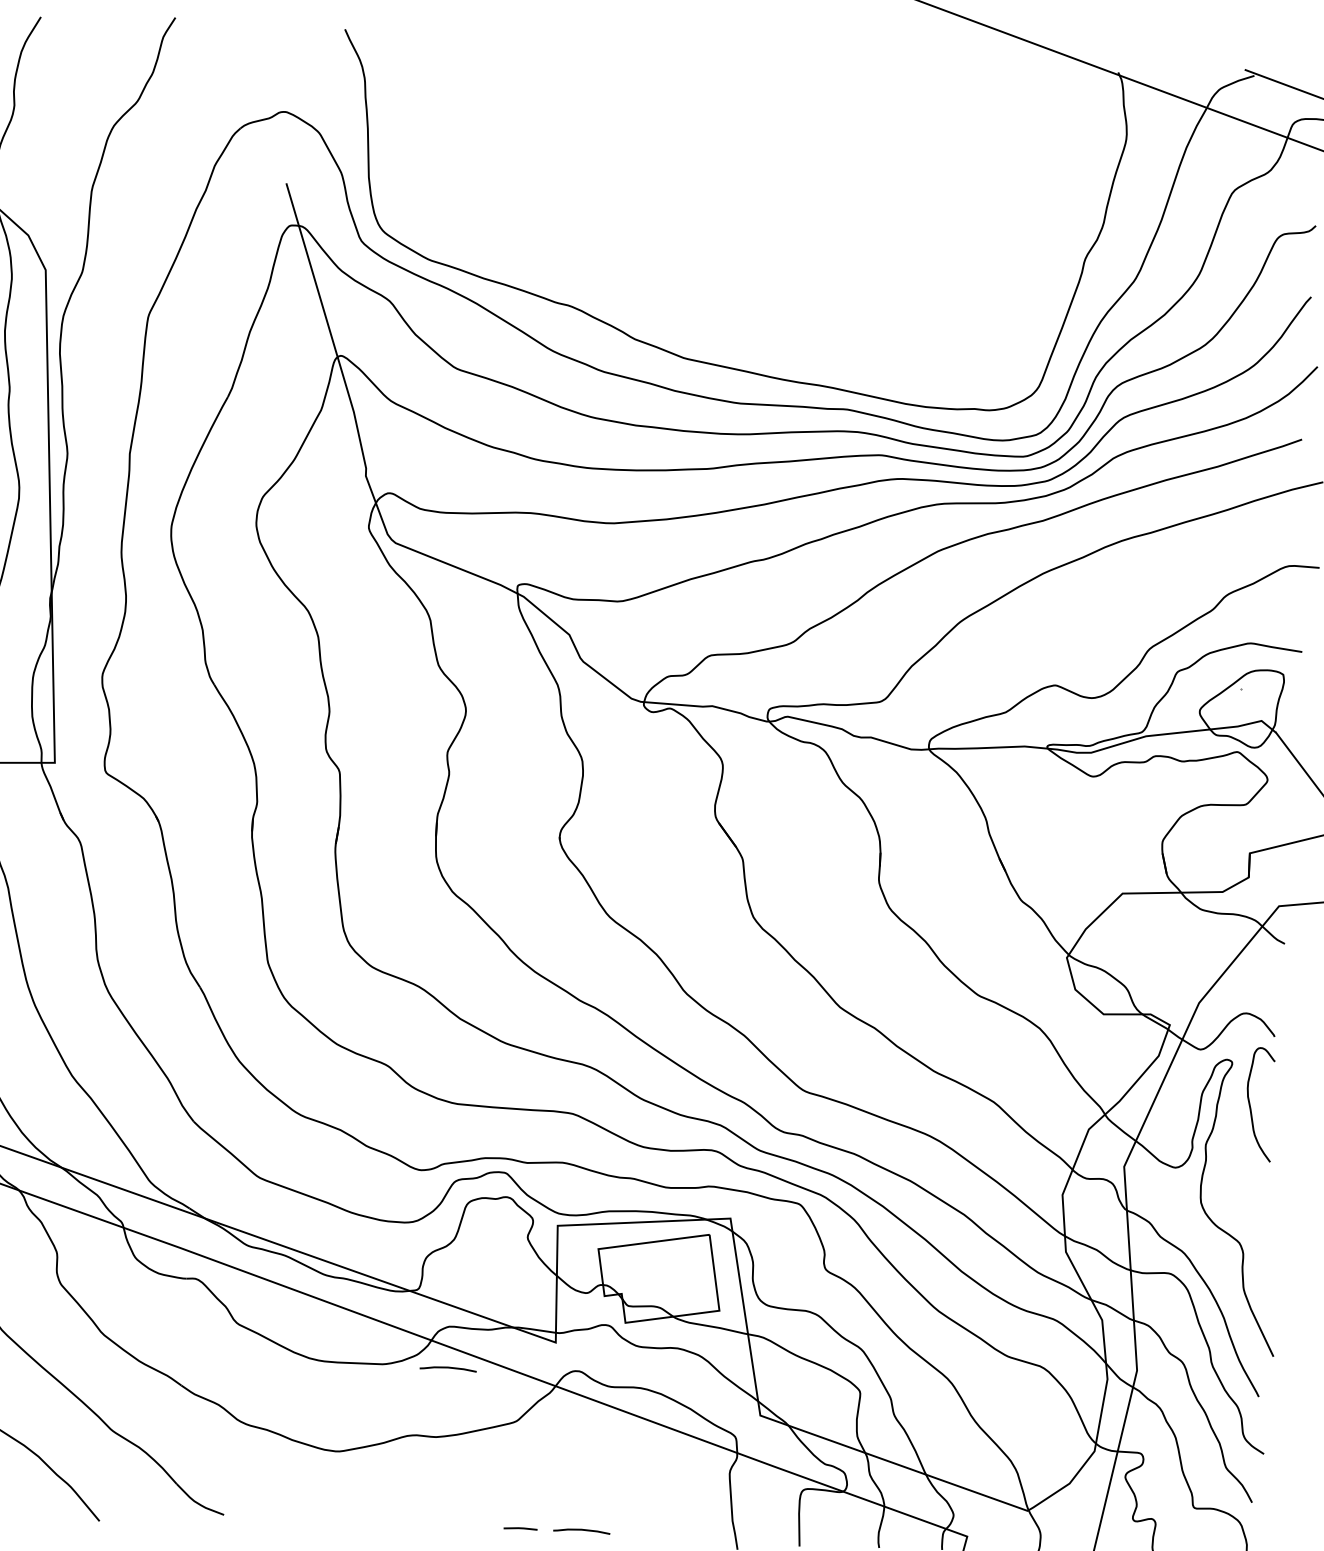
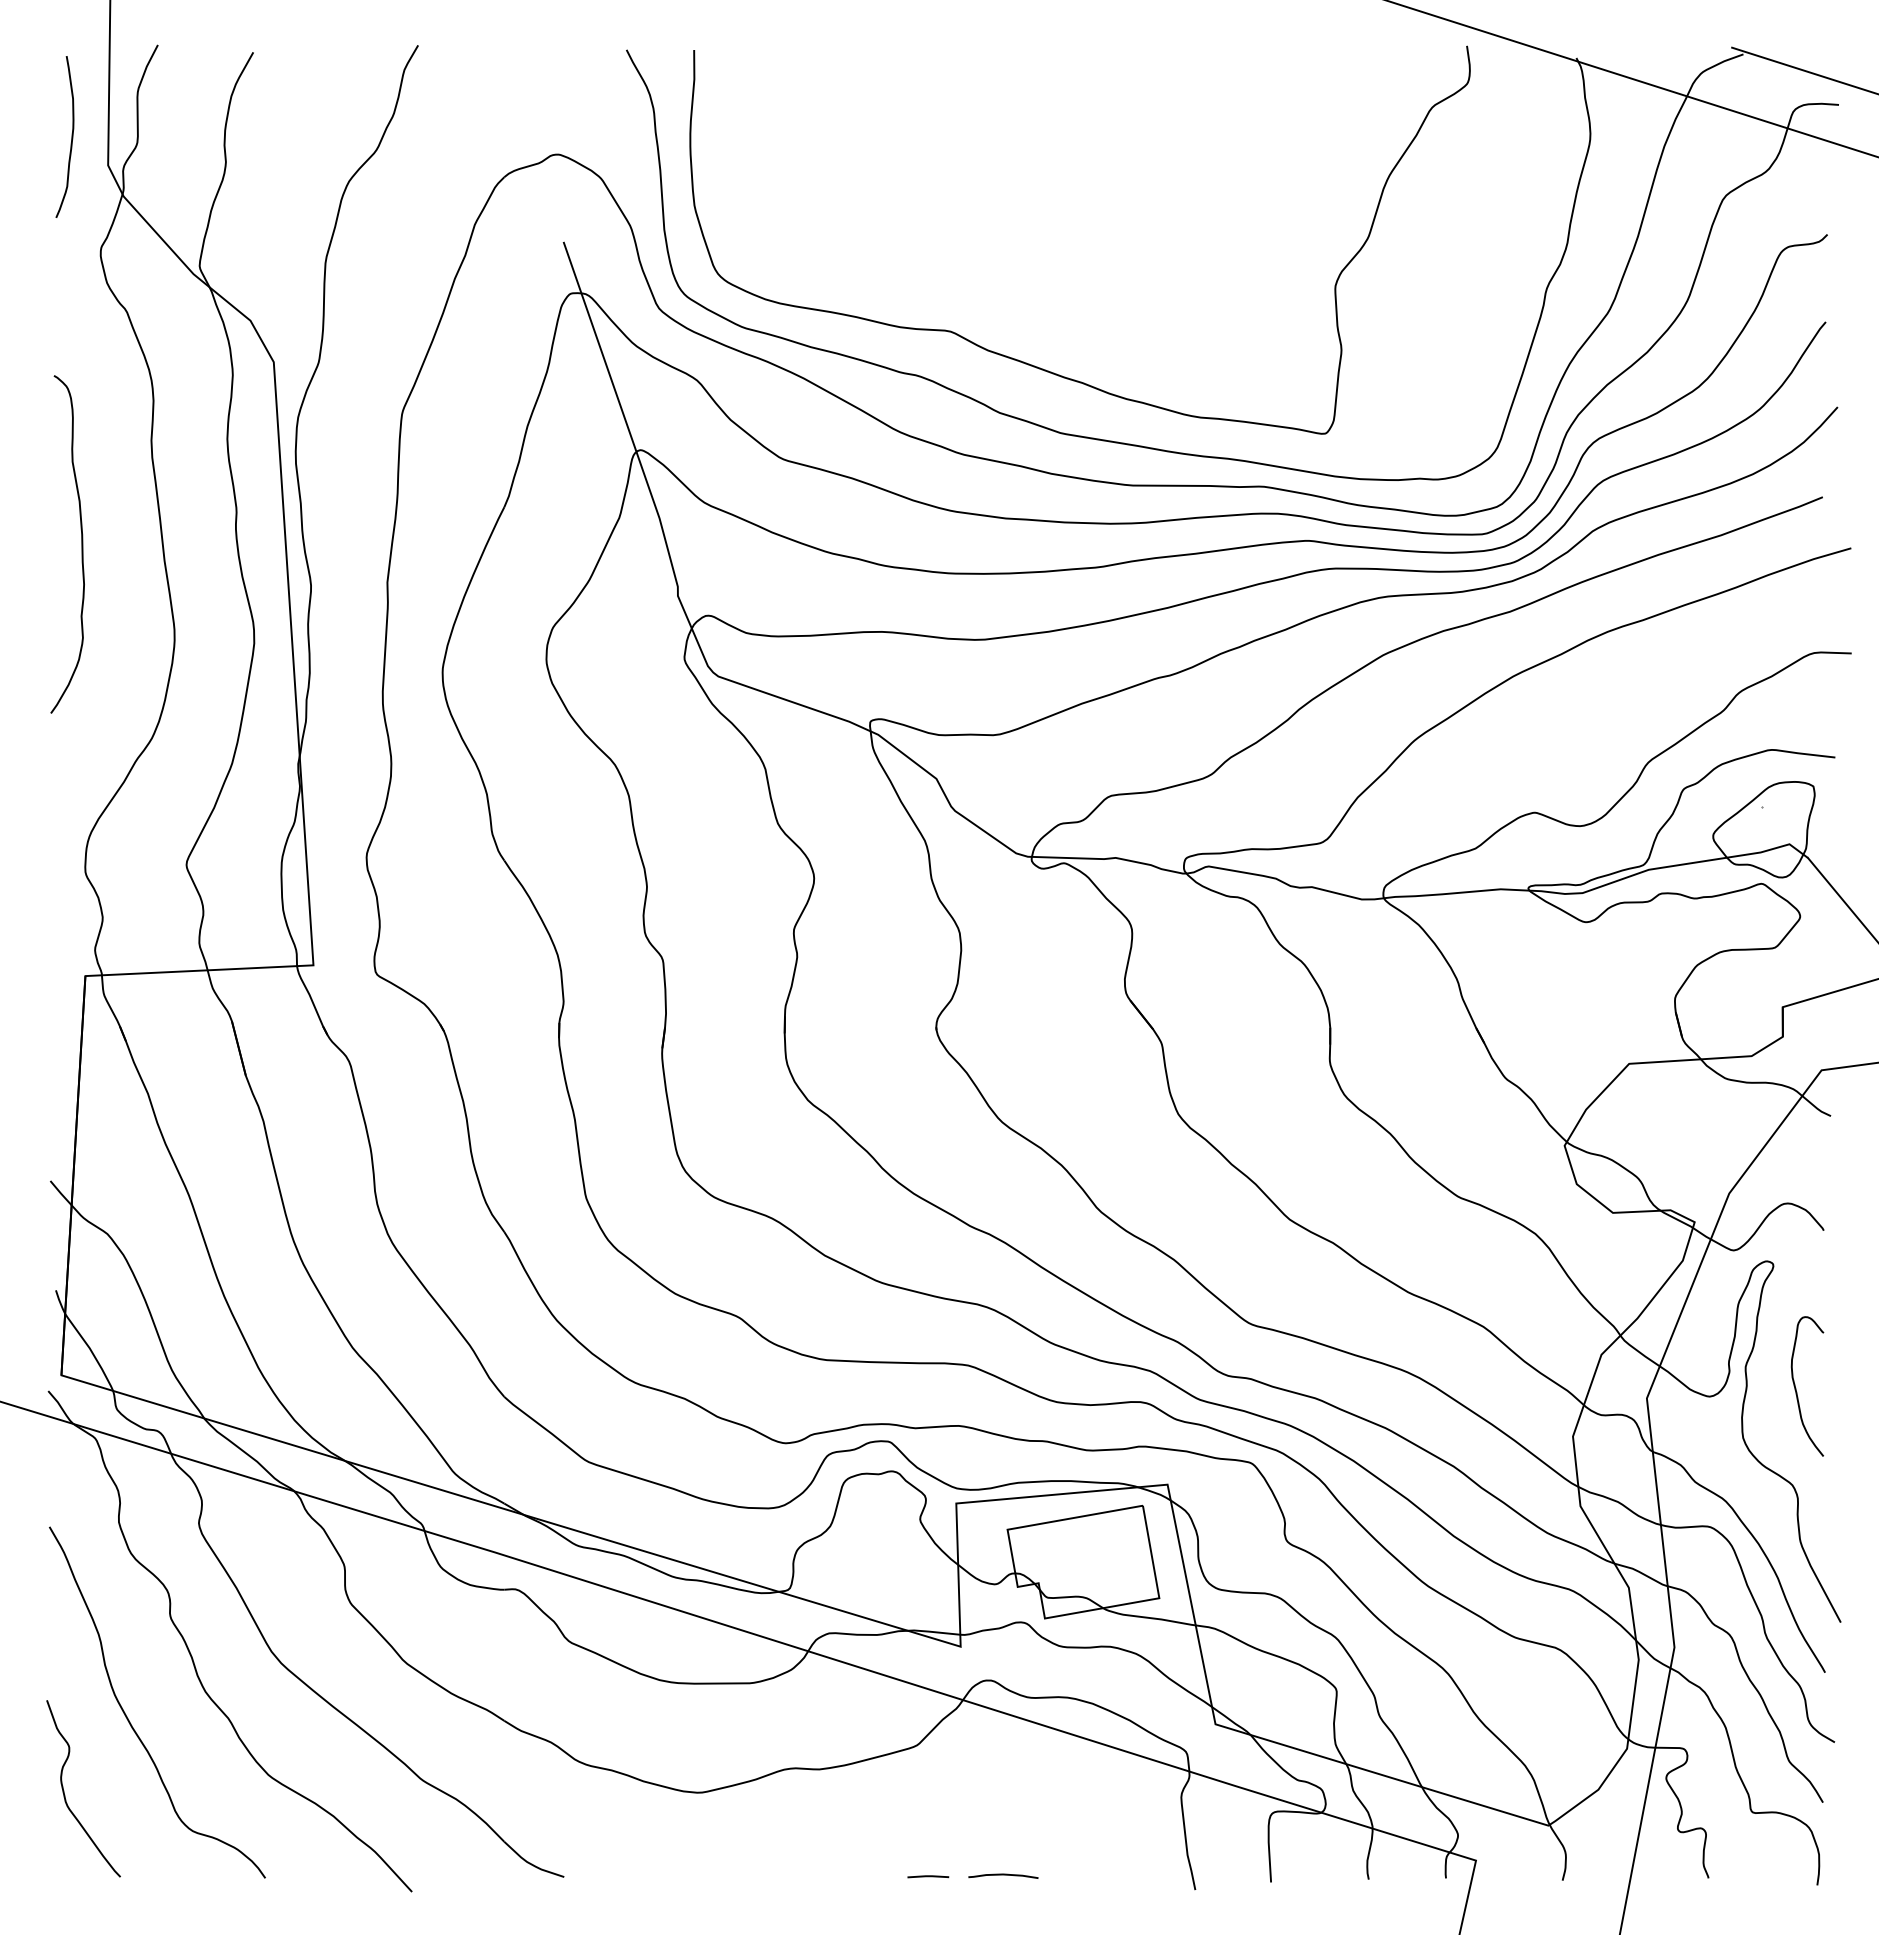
curve: (663, 301) -> (1032, 364), added
curve: (1250, 1105) -> (1796, 1388), moved
curve: (448, 1368) -> (830, 1684), removed

